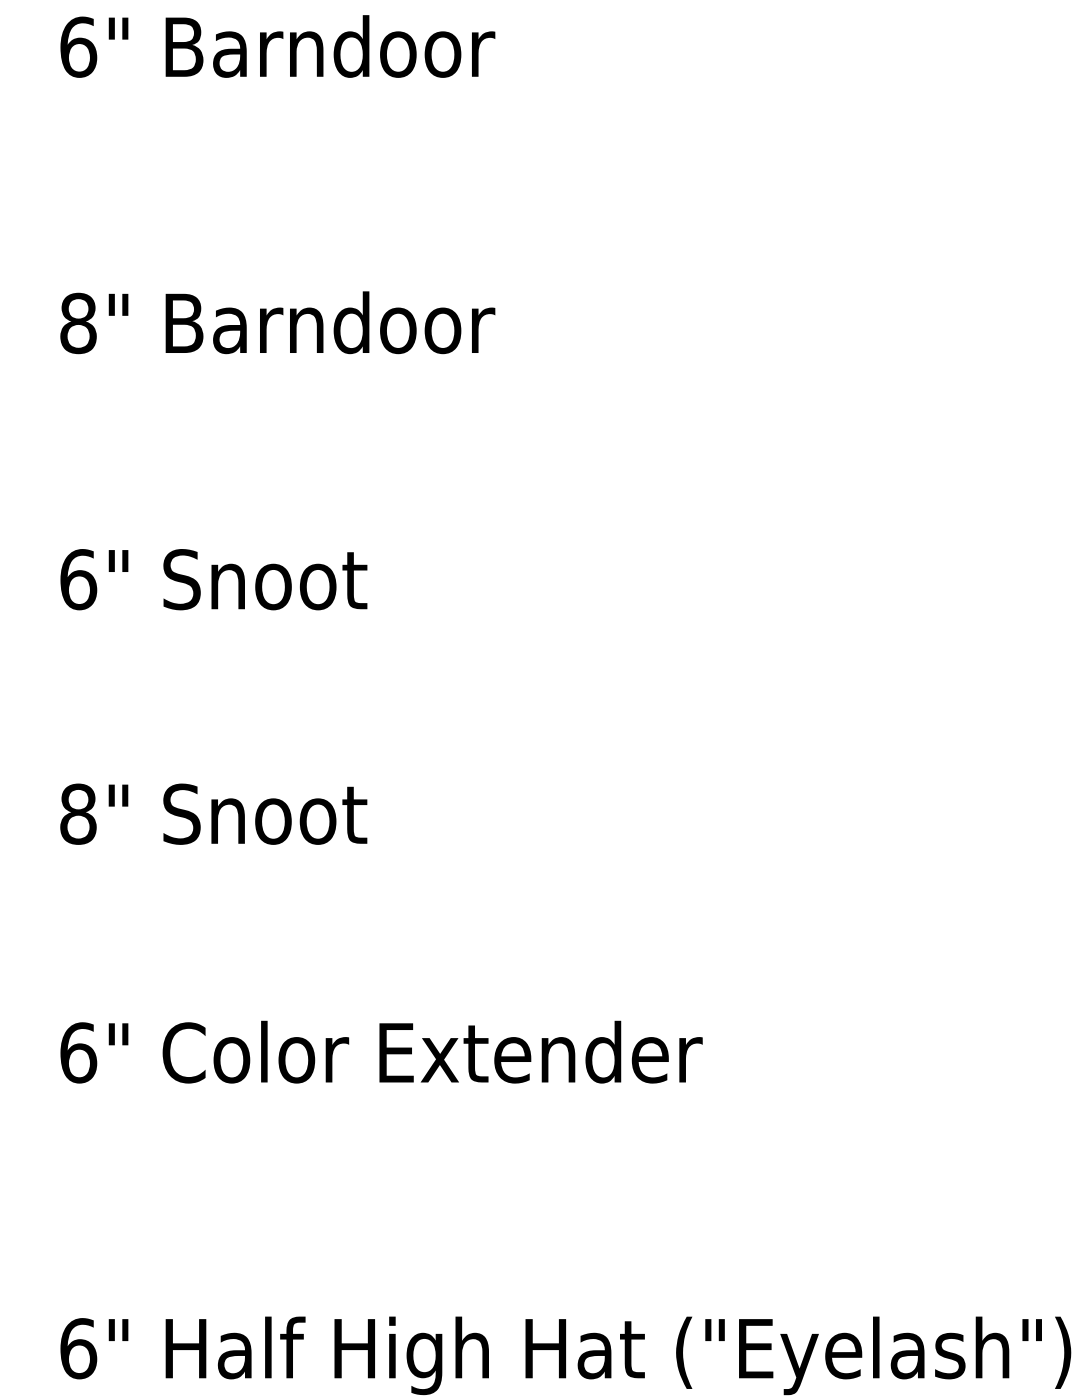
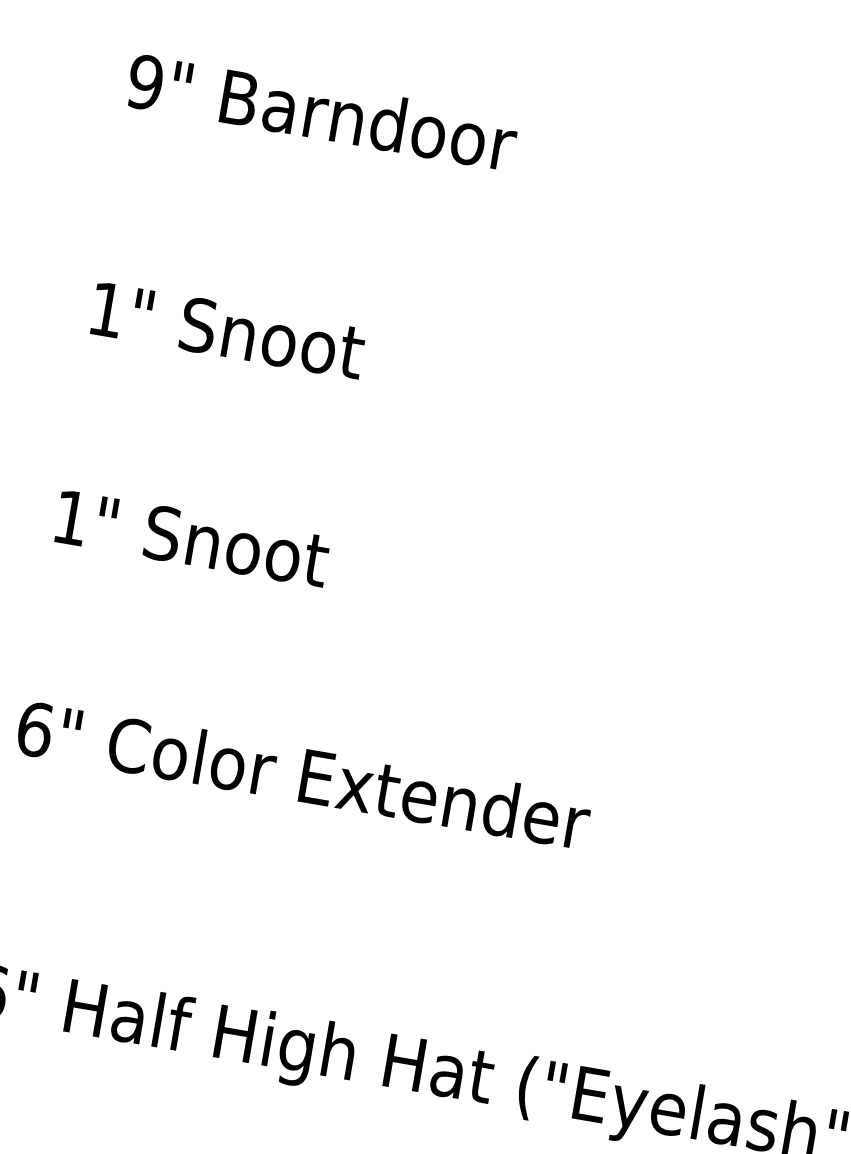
text: (78, 323) -> (145, 82), 8" -> 9"
text: (78, 579) -> (106, 309), 6" -> 1"
text: (78, 813) -> (71, 517), 8" -> 1"

